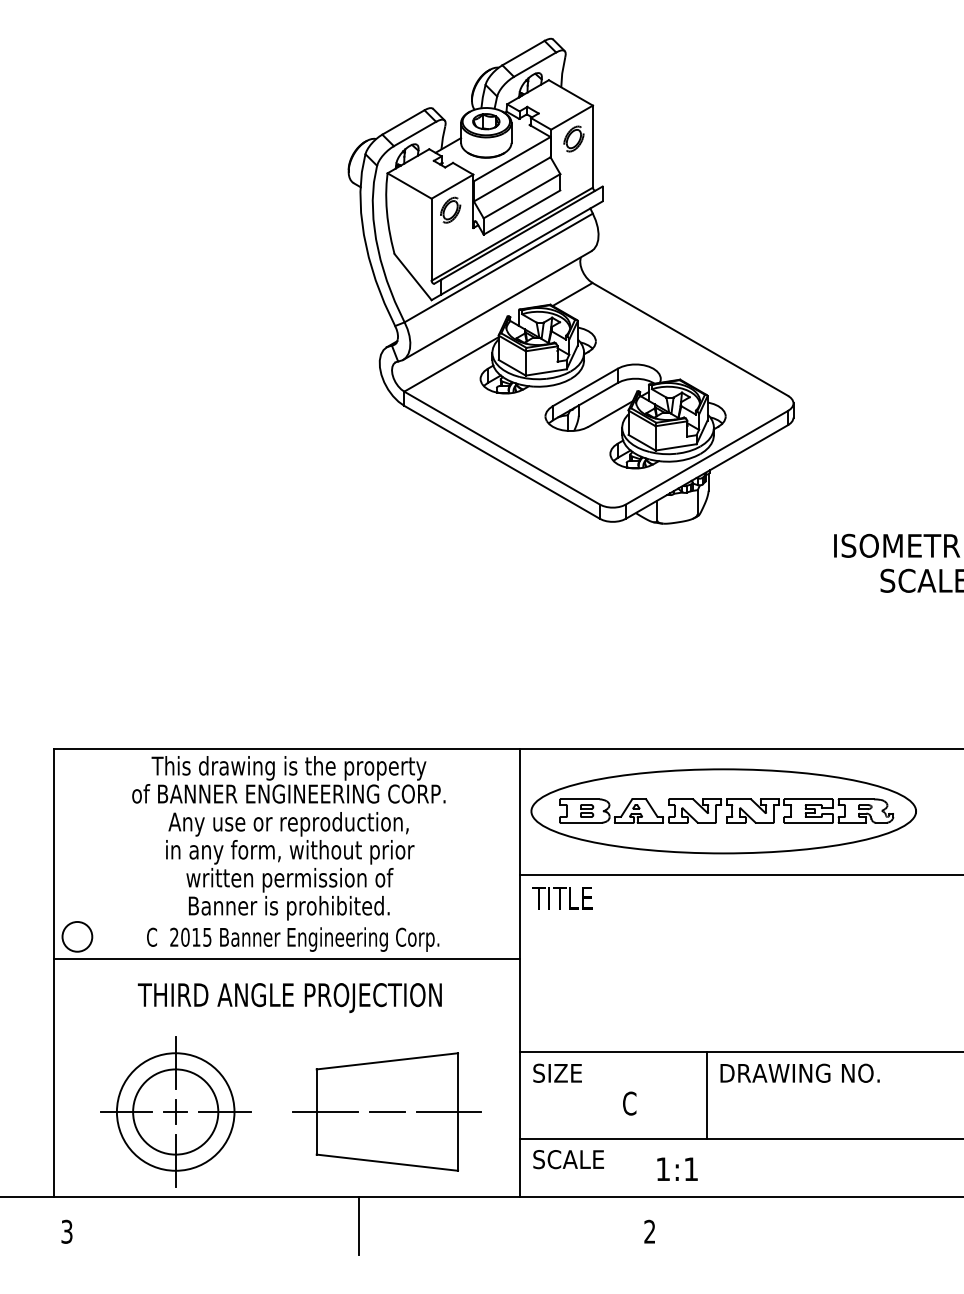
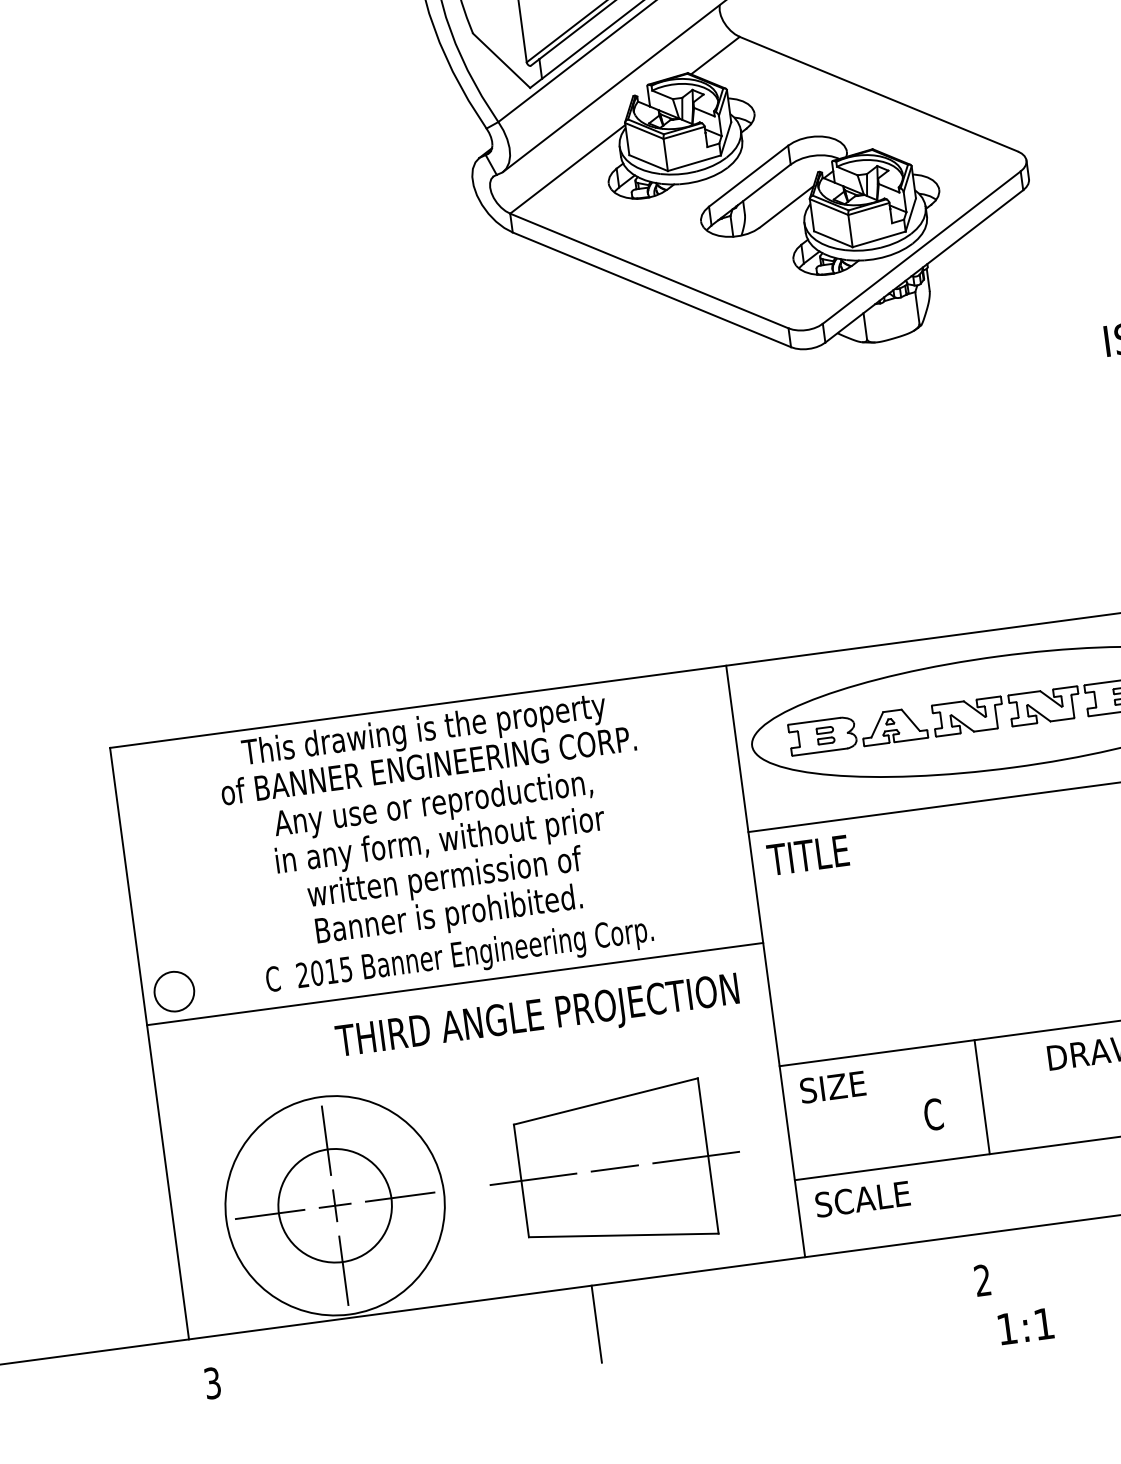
text: (289, 997) -> (537, 1018), moved
line: (706, 1095) -> (982, 1097), moved
circle: (175, 1111) -> (334, 1205), size x1.4
text: (677, 1168) -> (1025, 1325), moved

